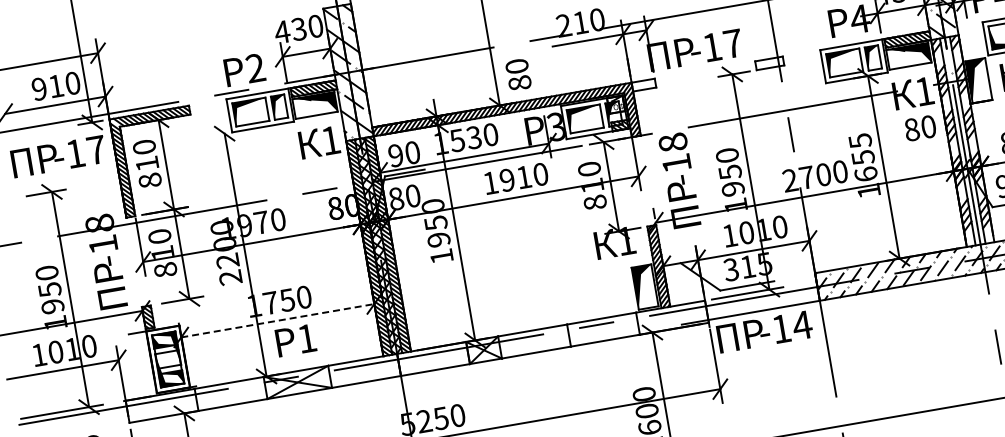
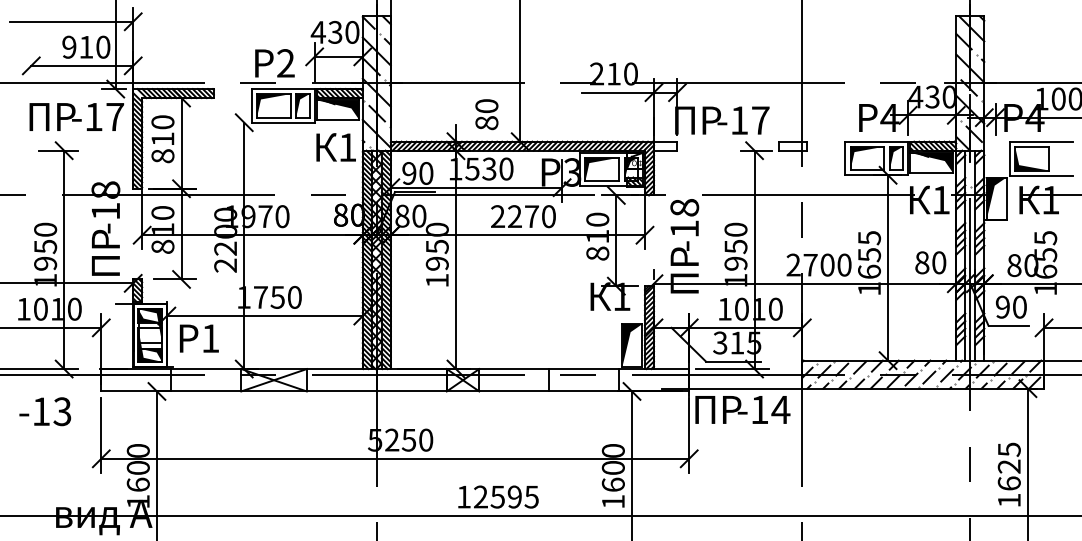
text: (518, 74) -> (486, 114), moved
text: (920, 128) -> (930, 262), moved
text: (506, 180) -> (514, 216), 1910 -> 2270
line: (277, 321) -> (264, 316), dashed -> solid
text: (296, 340) -> (199, 338), moved

